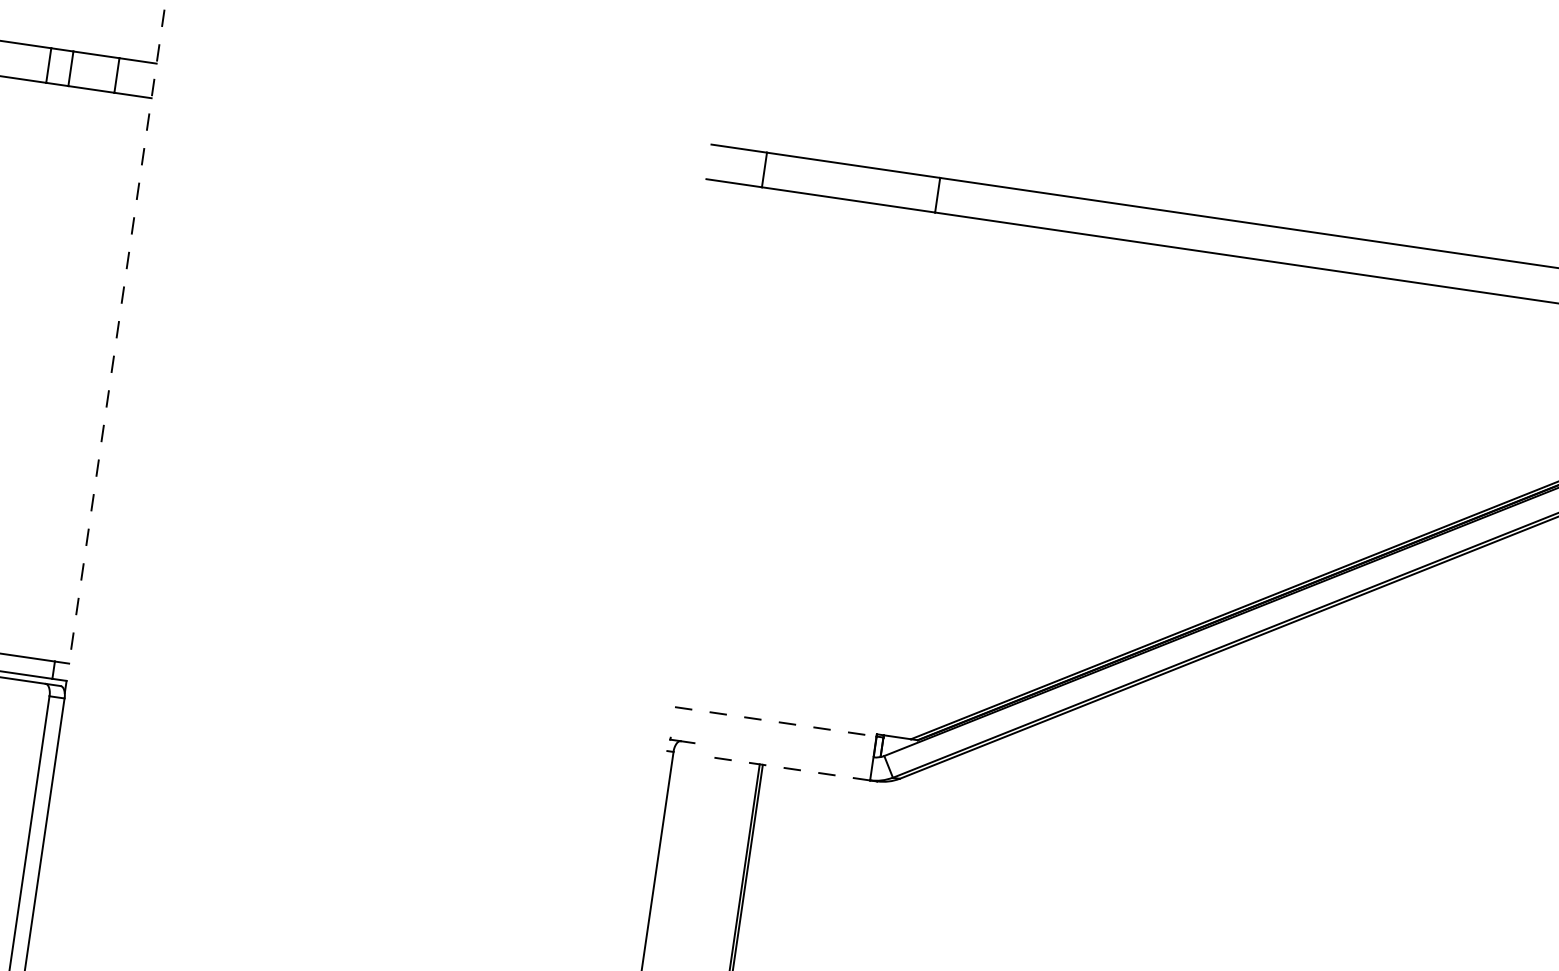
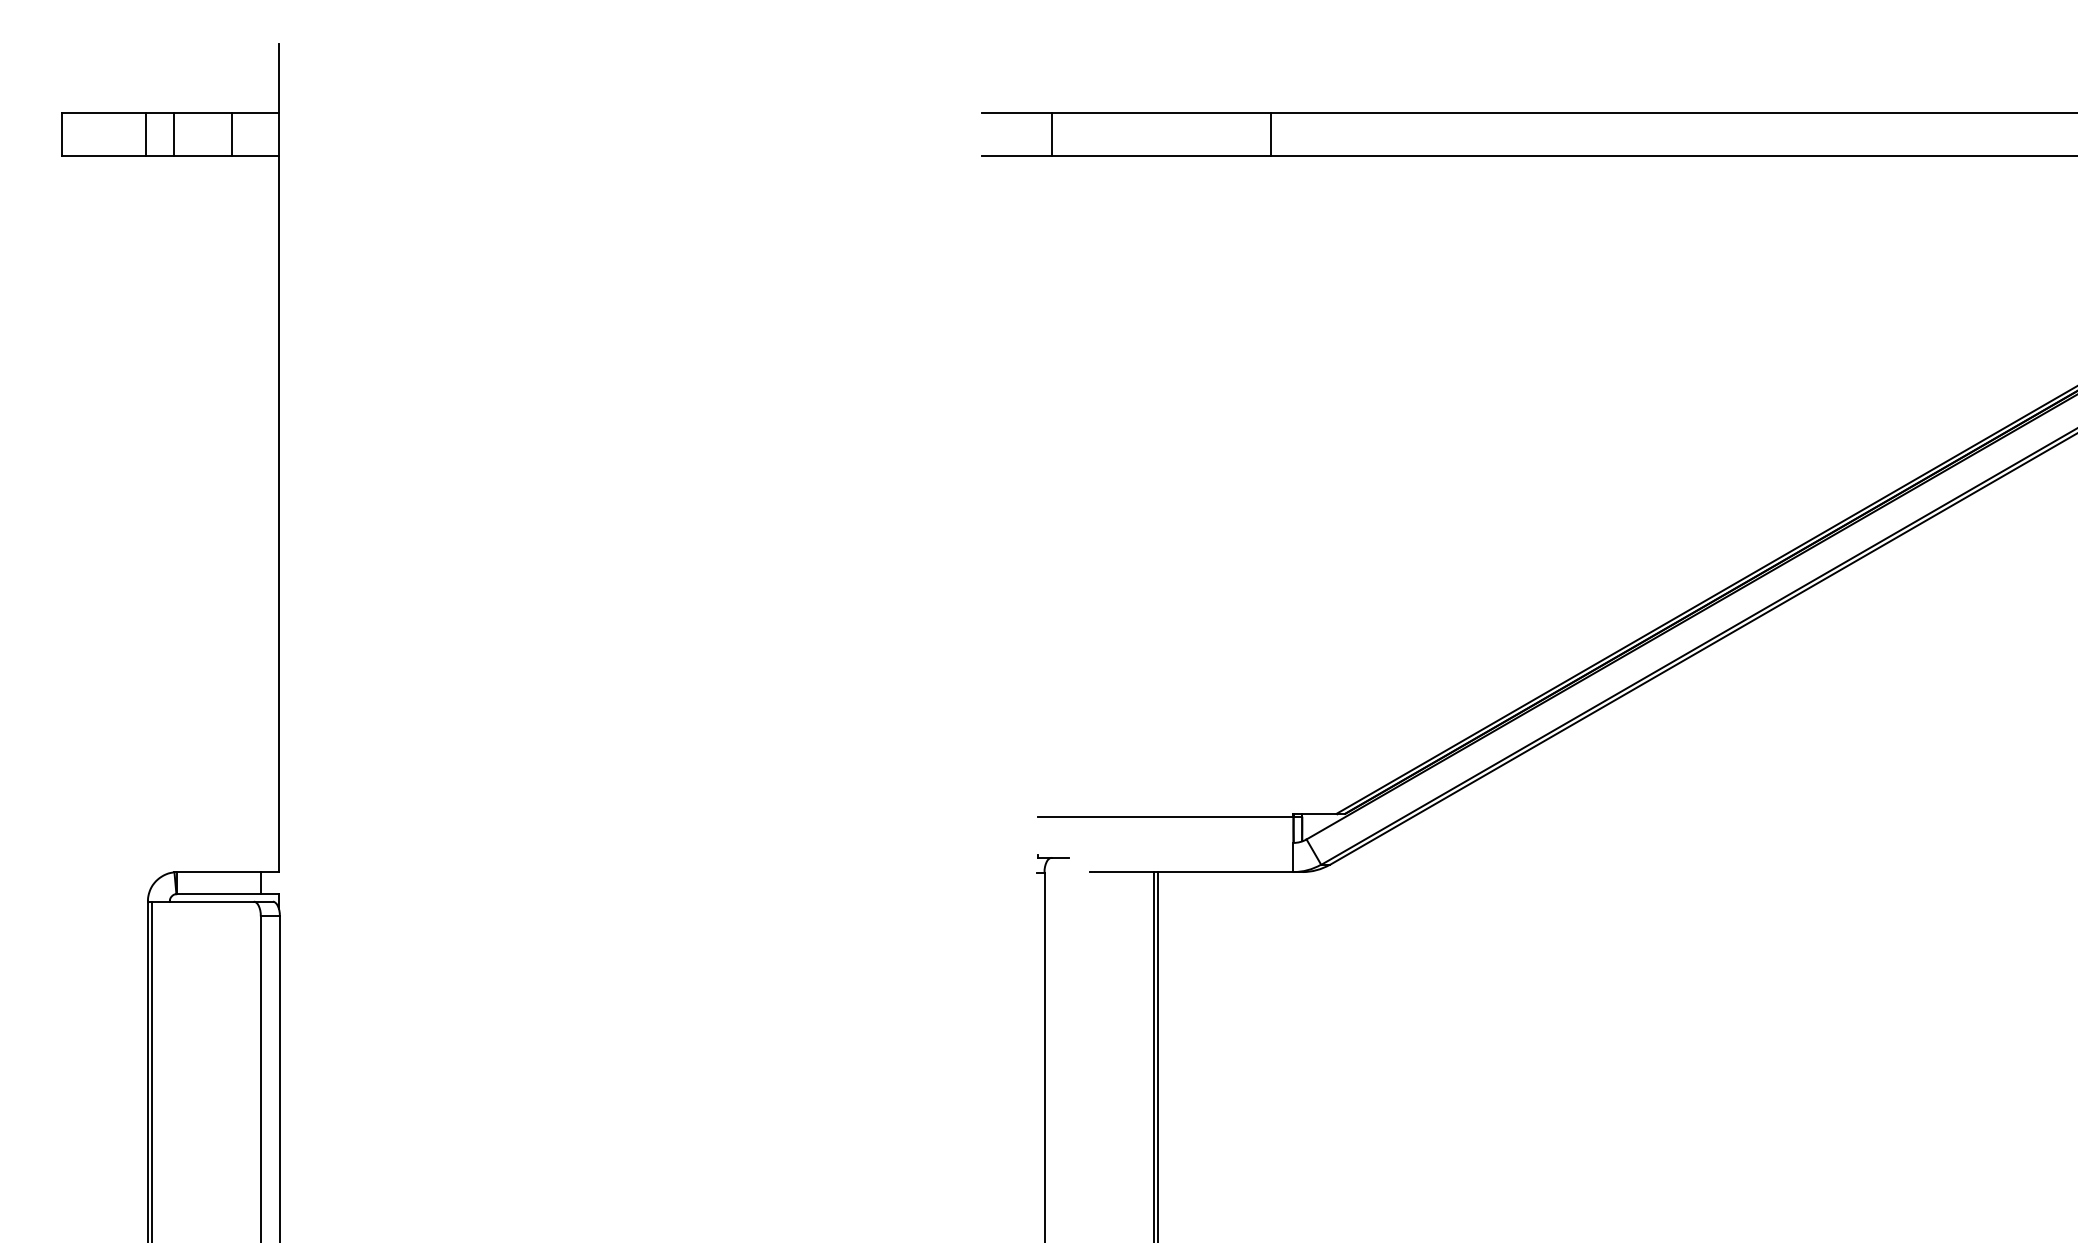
line: (117, 336) -> (279, 458), dashed -> solid
line: (775, 721) -> (1165, 816), dashed -> solid
line: (789, 768) -> (1191, 872), dashed -> solid

